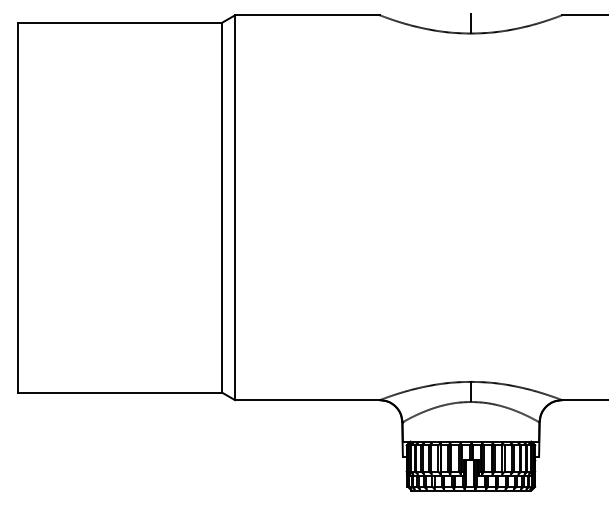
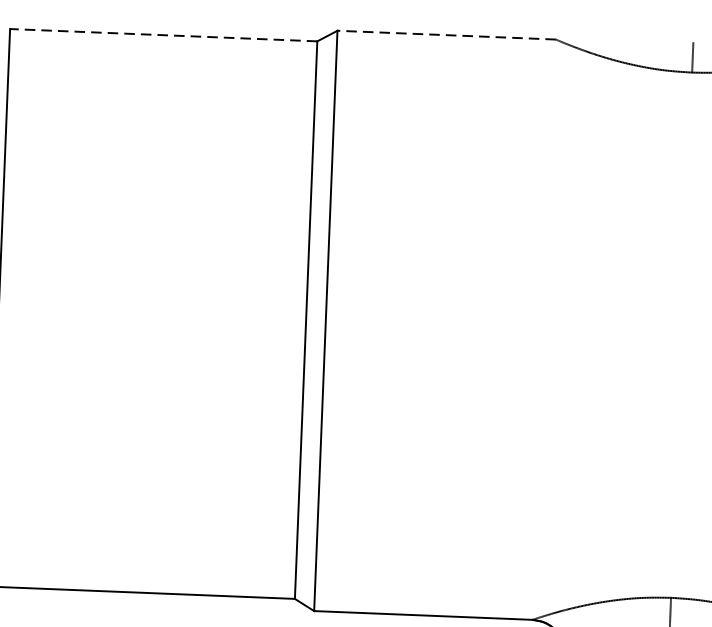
line: (306, 15) -> (445, 35), solid -> dashed
line: (120, 22) -> (164, 34), solid -> dashed

